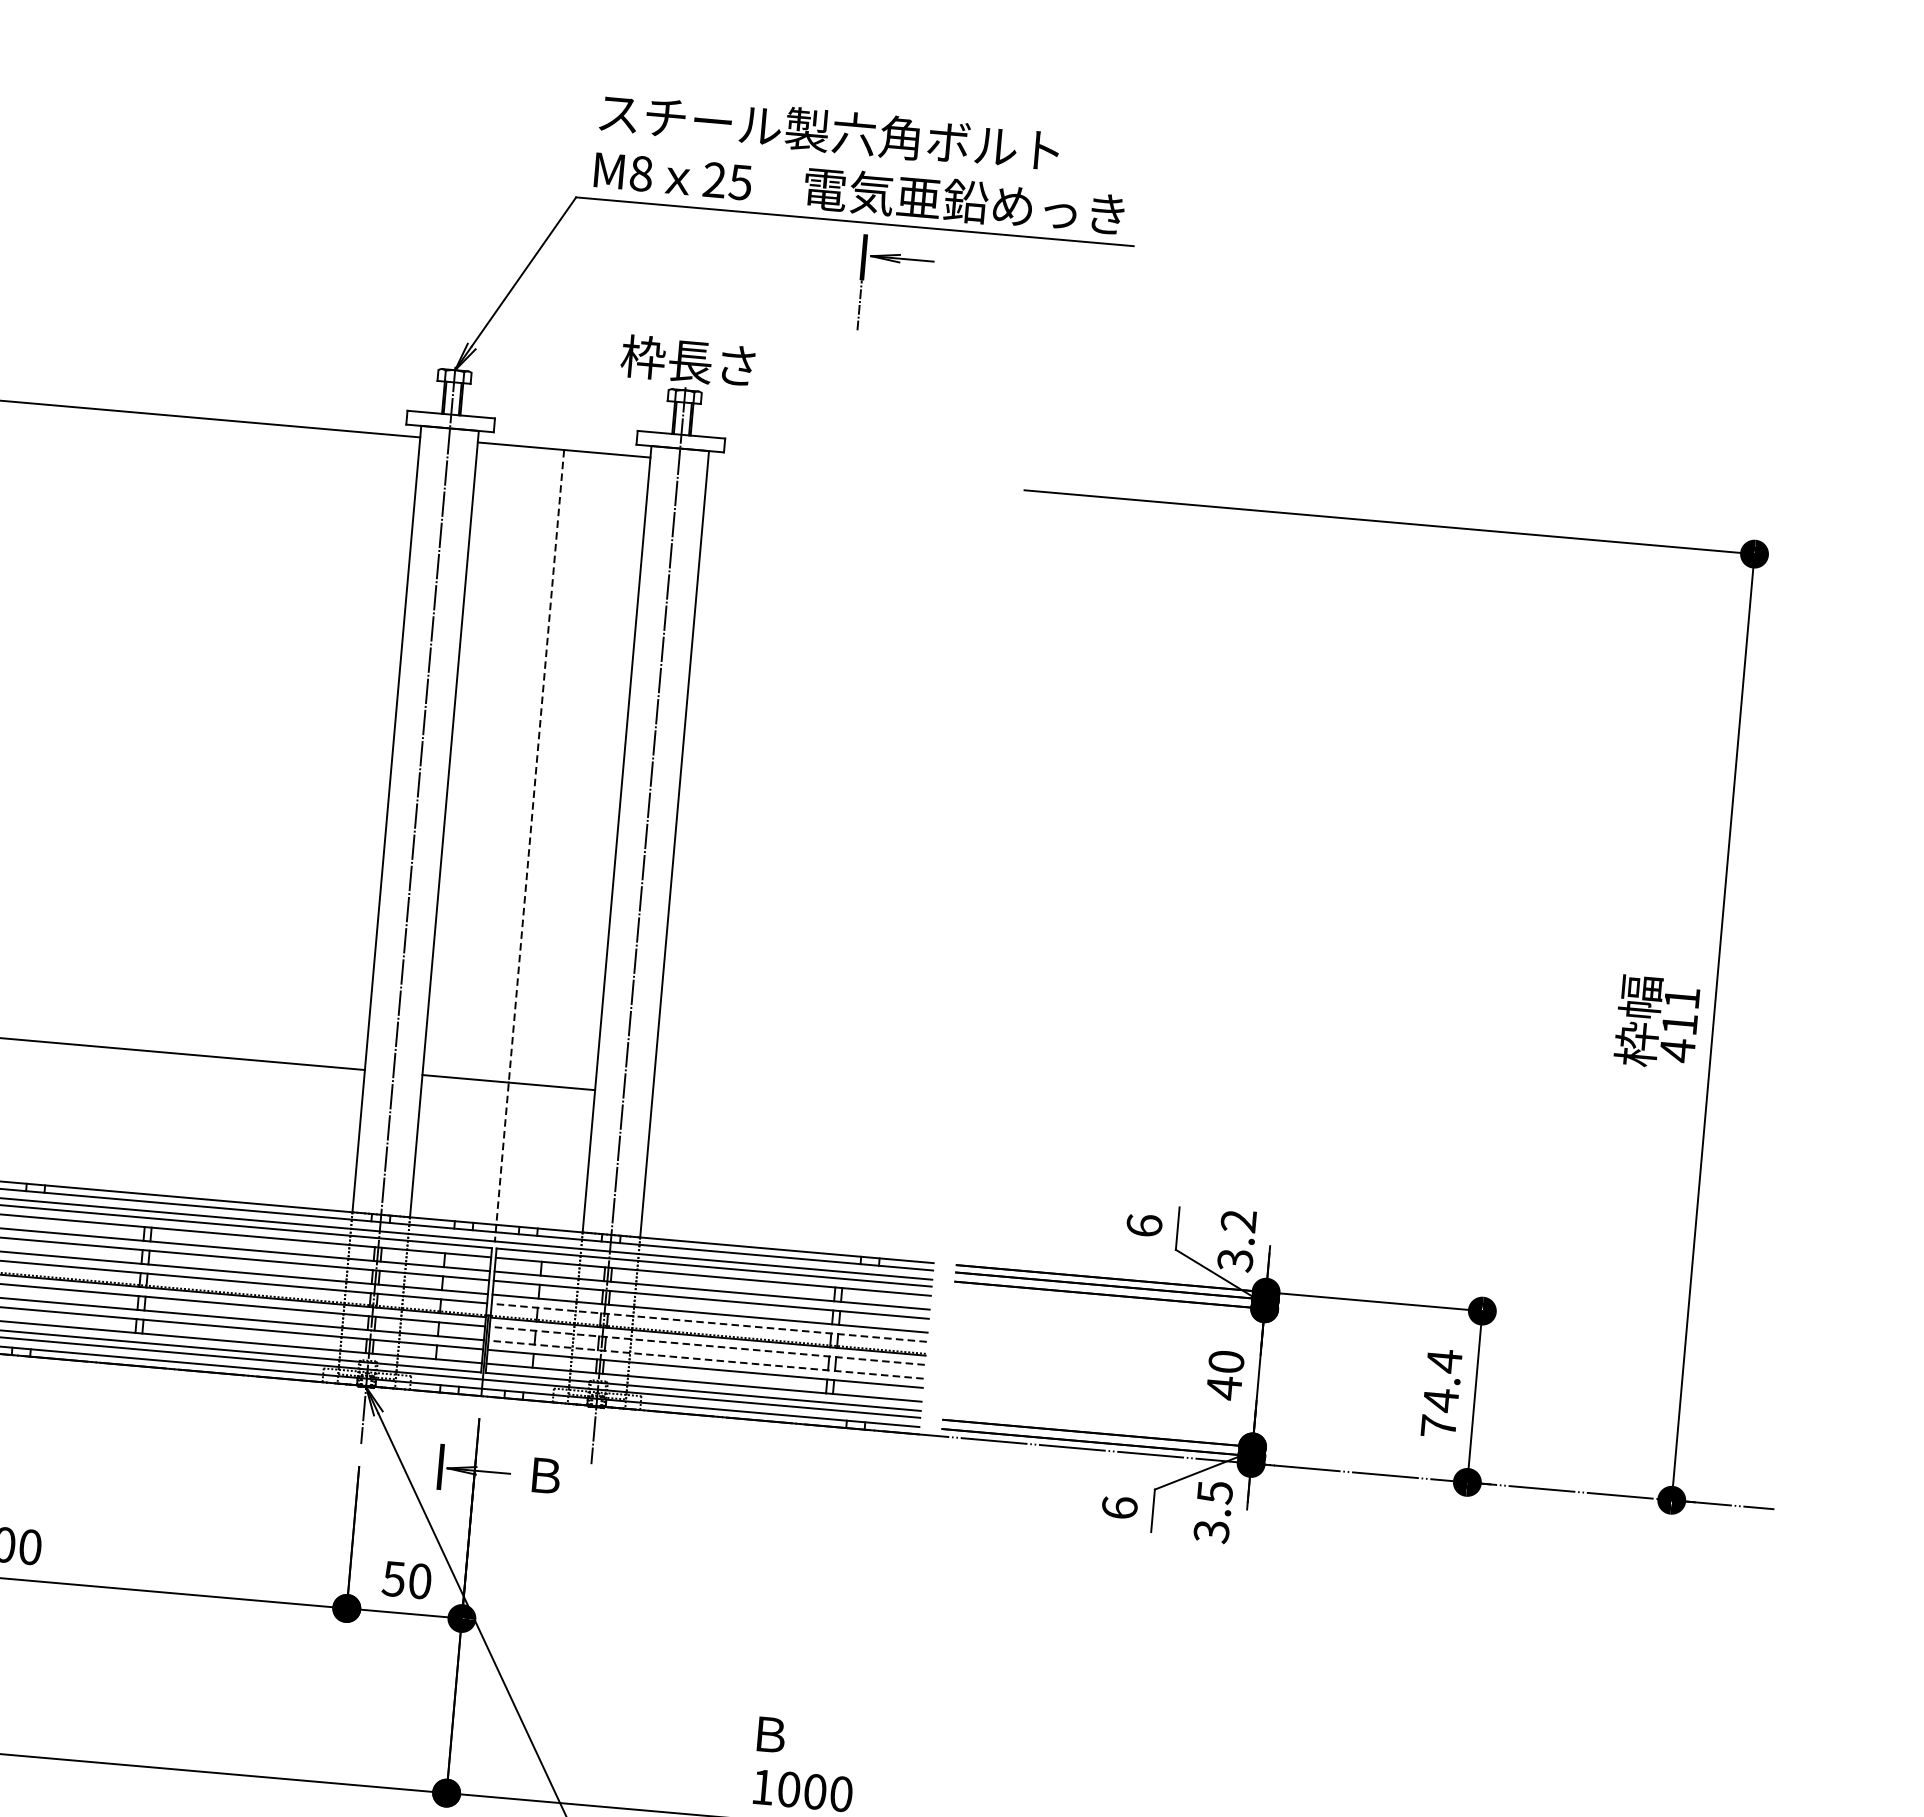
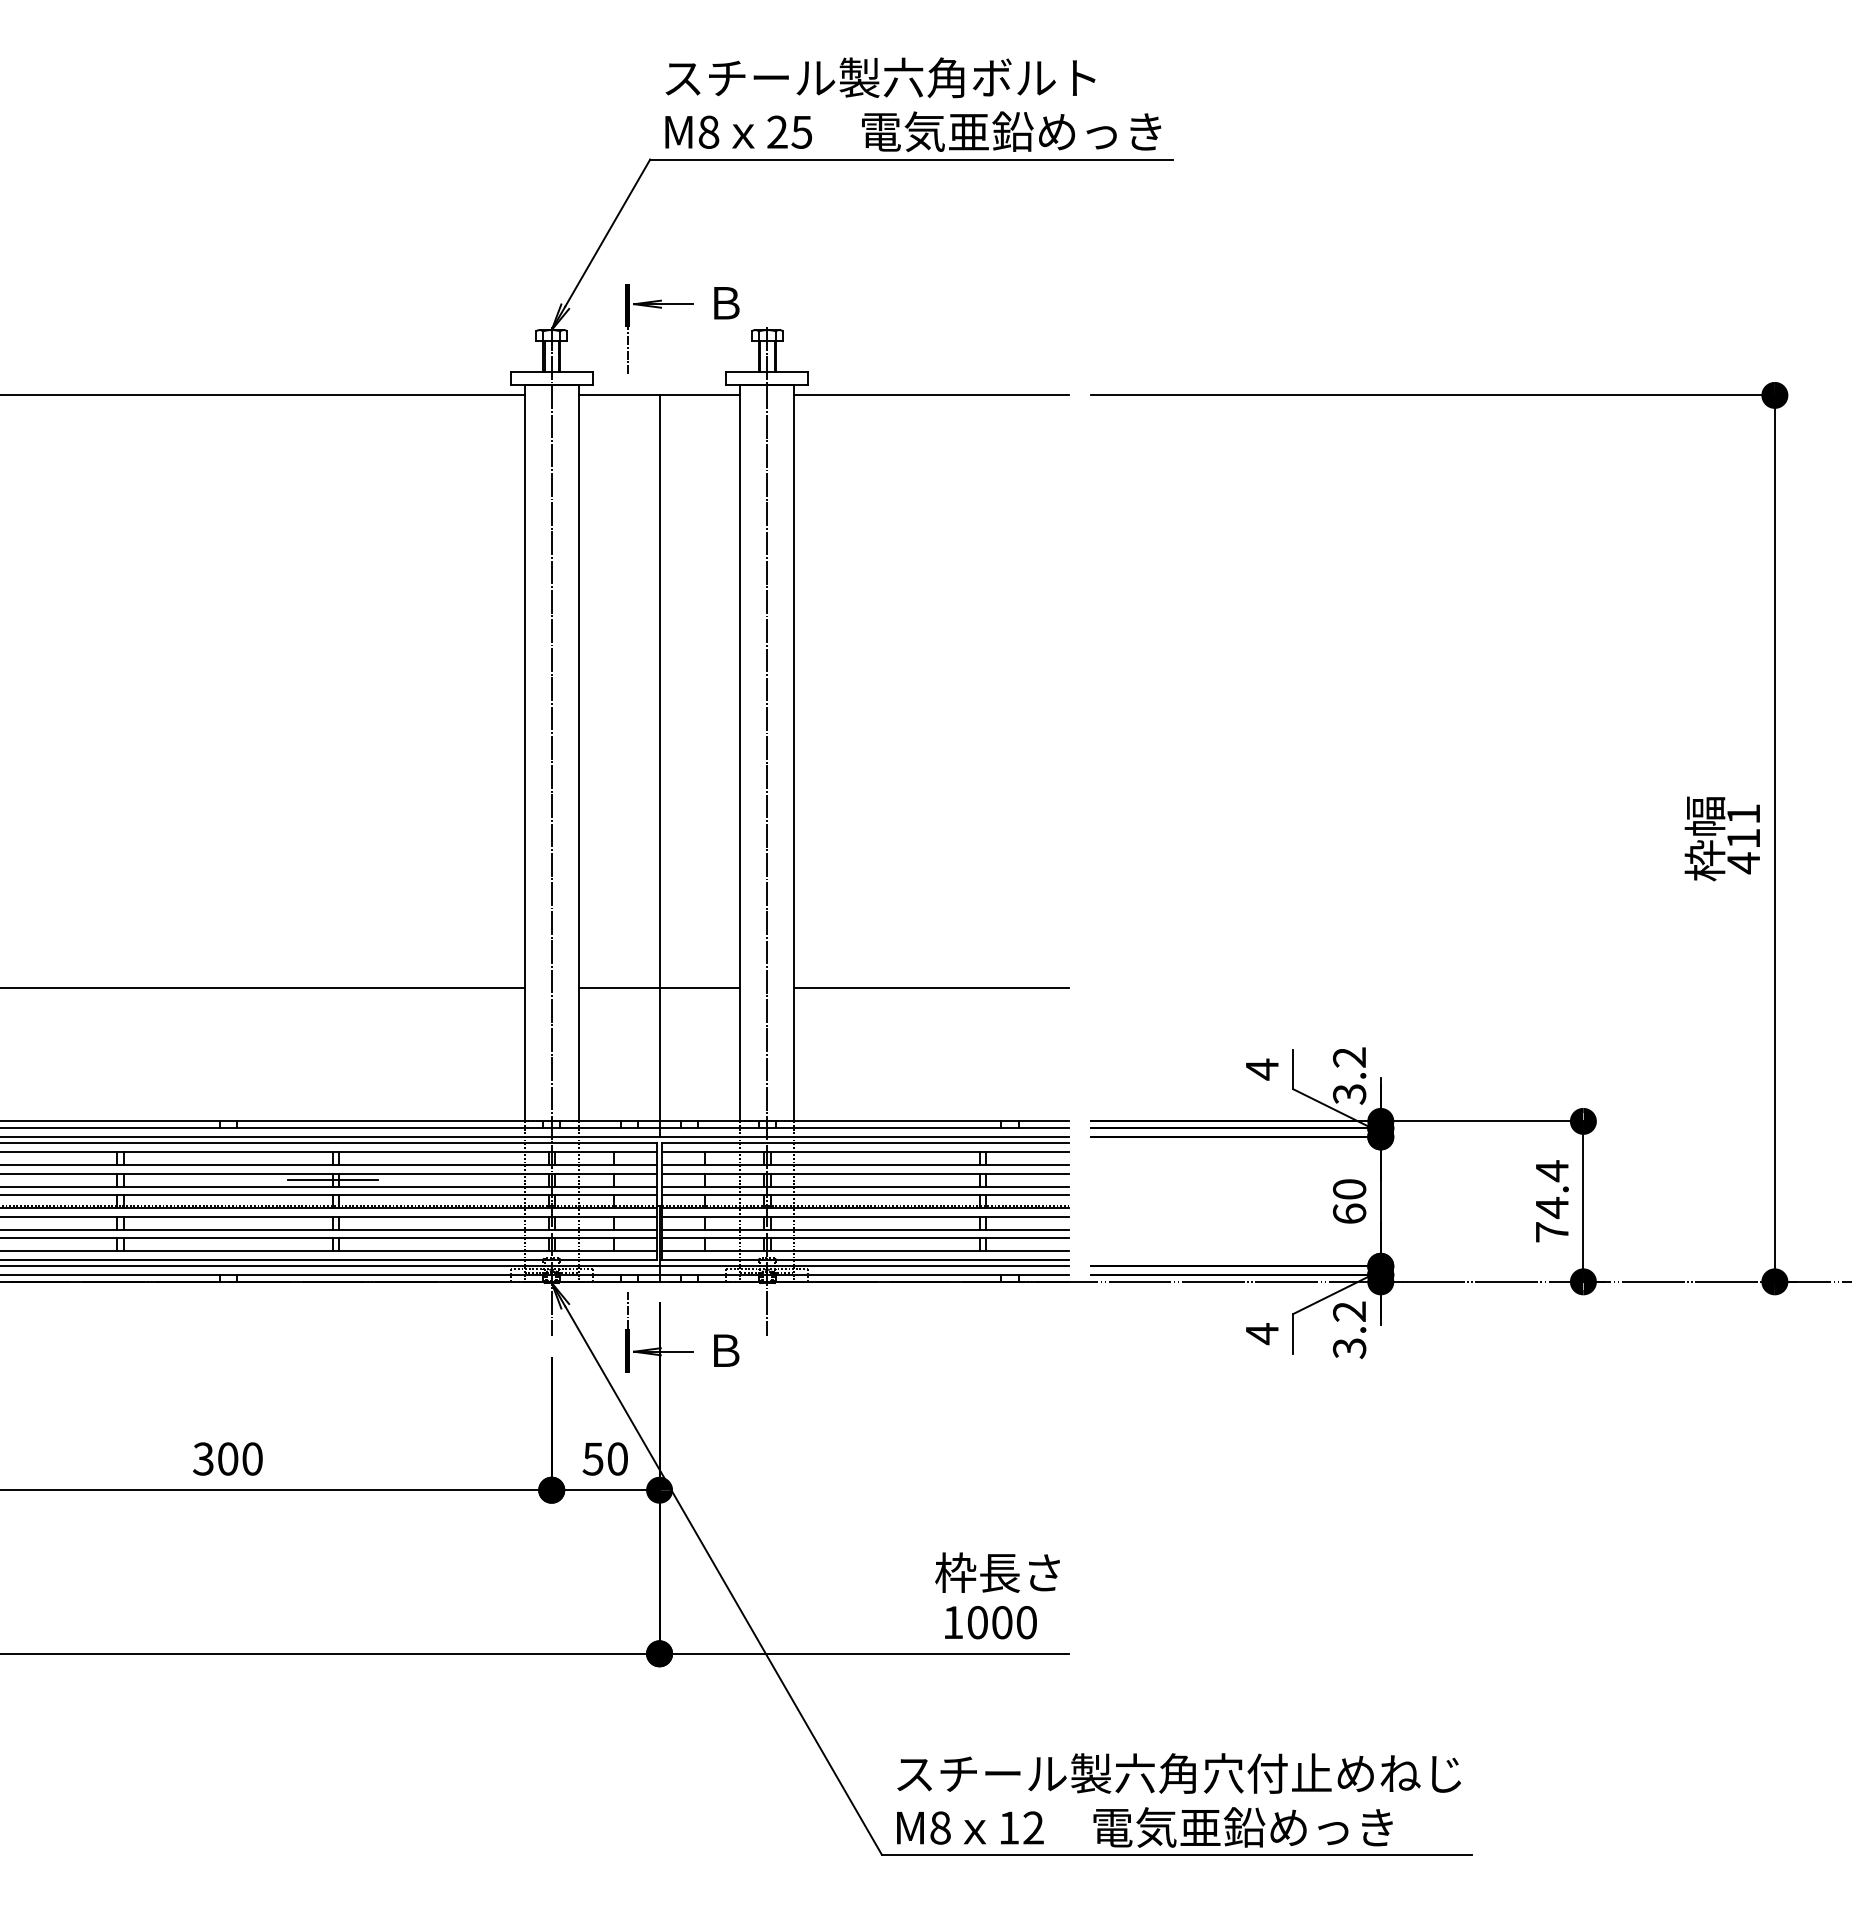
part: (897, 263) -> (659, 308), moved
text: (688, 360) -> (767, 302), 枠長さ -> Ｂ
line: (854, 475) -> (931, 395), added
line: (529, 846) -> (659, 766), dashed -> solid
line: (798, 1108) -> (931, 988), added
text: (1143, 1225) -> (1261, 1069), 6 -> 4
line: (141, 1257) -> (332, 1180), added
line: (709, 1323) -> (865, 1195), dashed -> solid
line: (707, 1345) -> (865, 1216), dashed -> solid
line: (706, 1359) -> (865, 1229), dashed -> solid
text: (1224, 1388) -> (1349, 1214), 40 -> 60
line: (444, 1423) -> (627, 1310), added
text: (1214, 1492) -> (1349, 1311), 3.5 -> 3.2
text: (1118, 1508) -> (1261, 1334), 6 -> 4
text: (814, 1737) -> (997, 1572), Ｂ -> 枠長さ

